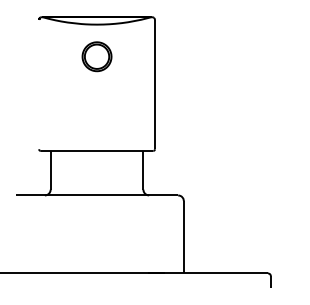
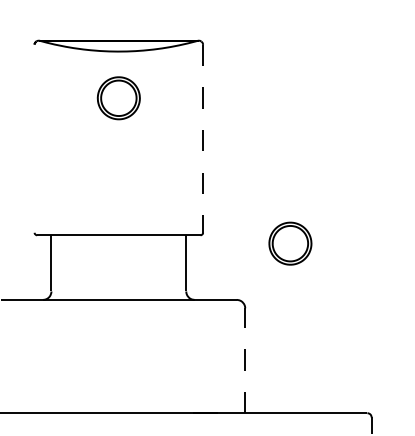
line: (154, 84) -> (202, 138), solid -> dashed
part: (214, 156) -> (289, 243), added
line: (183, 236) -> (244, 359), solid -> dashed

